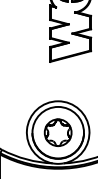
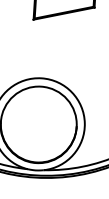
part: (57, 132) -> (37, 124), removed

